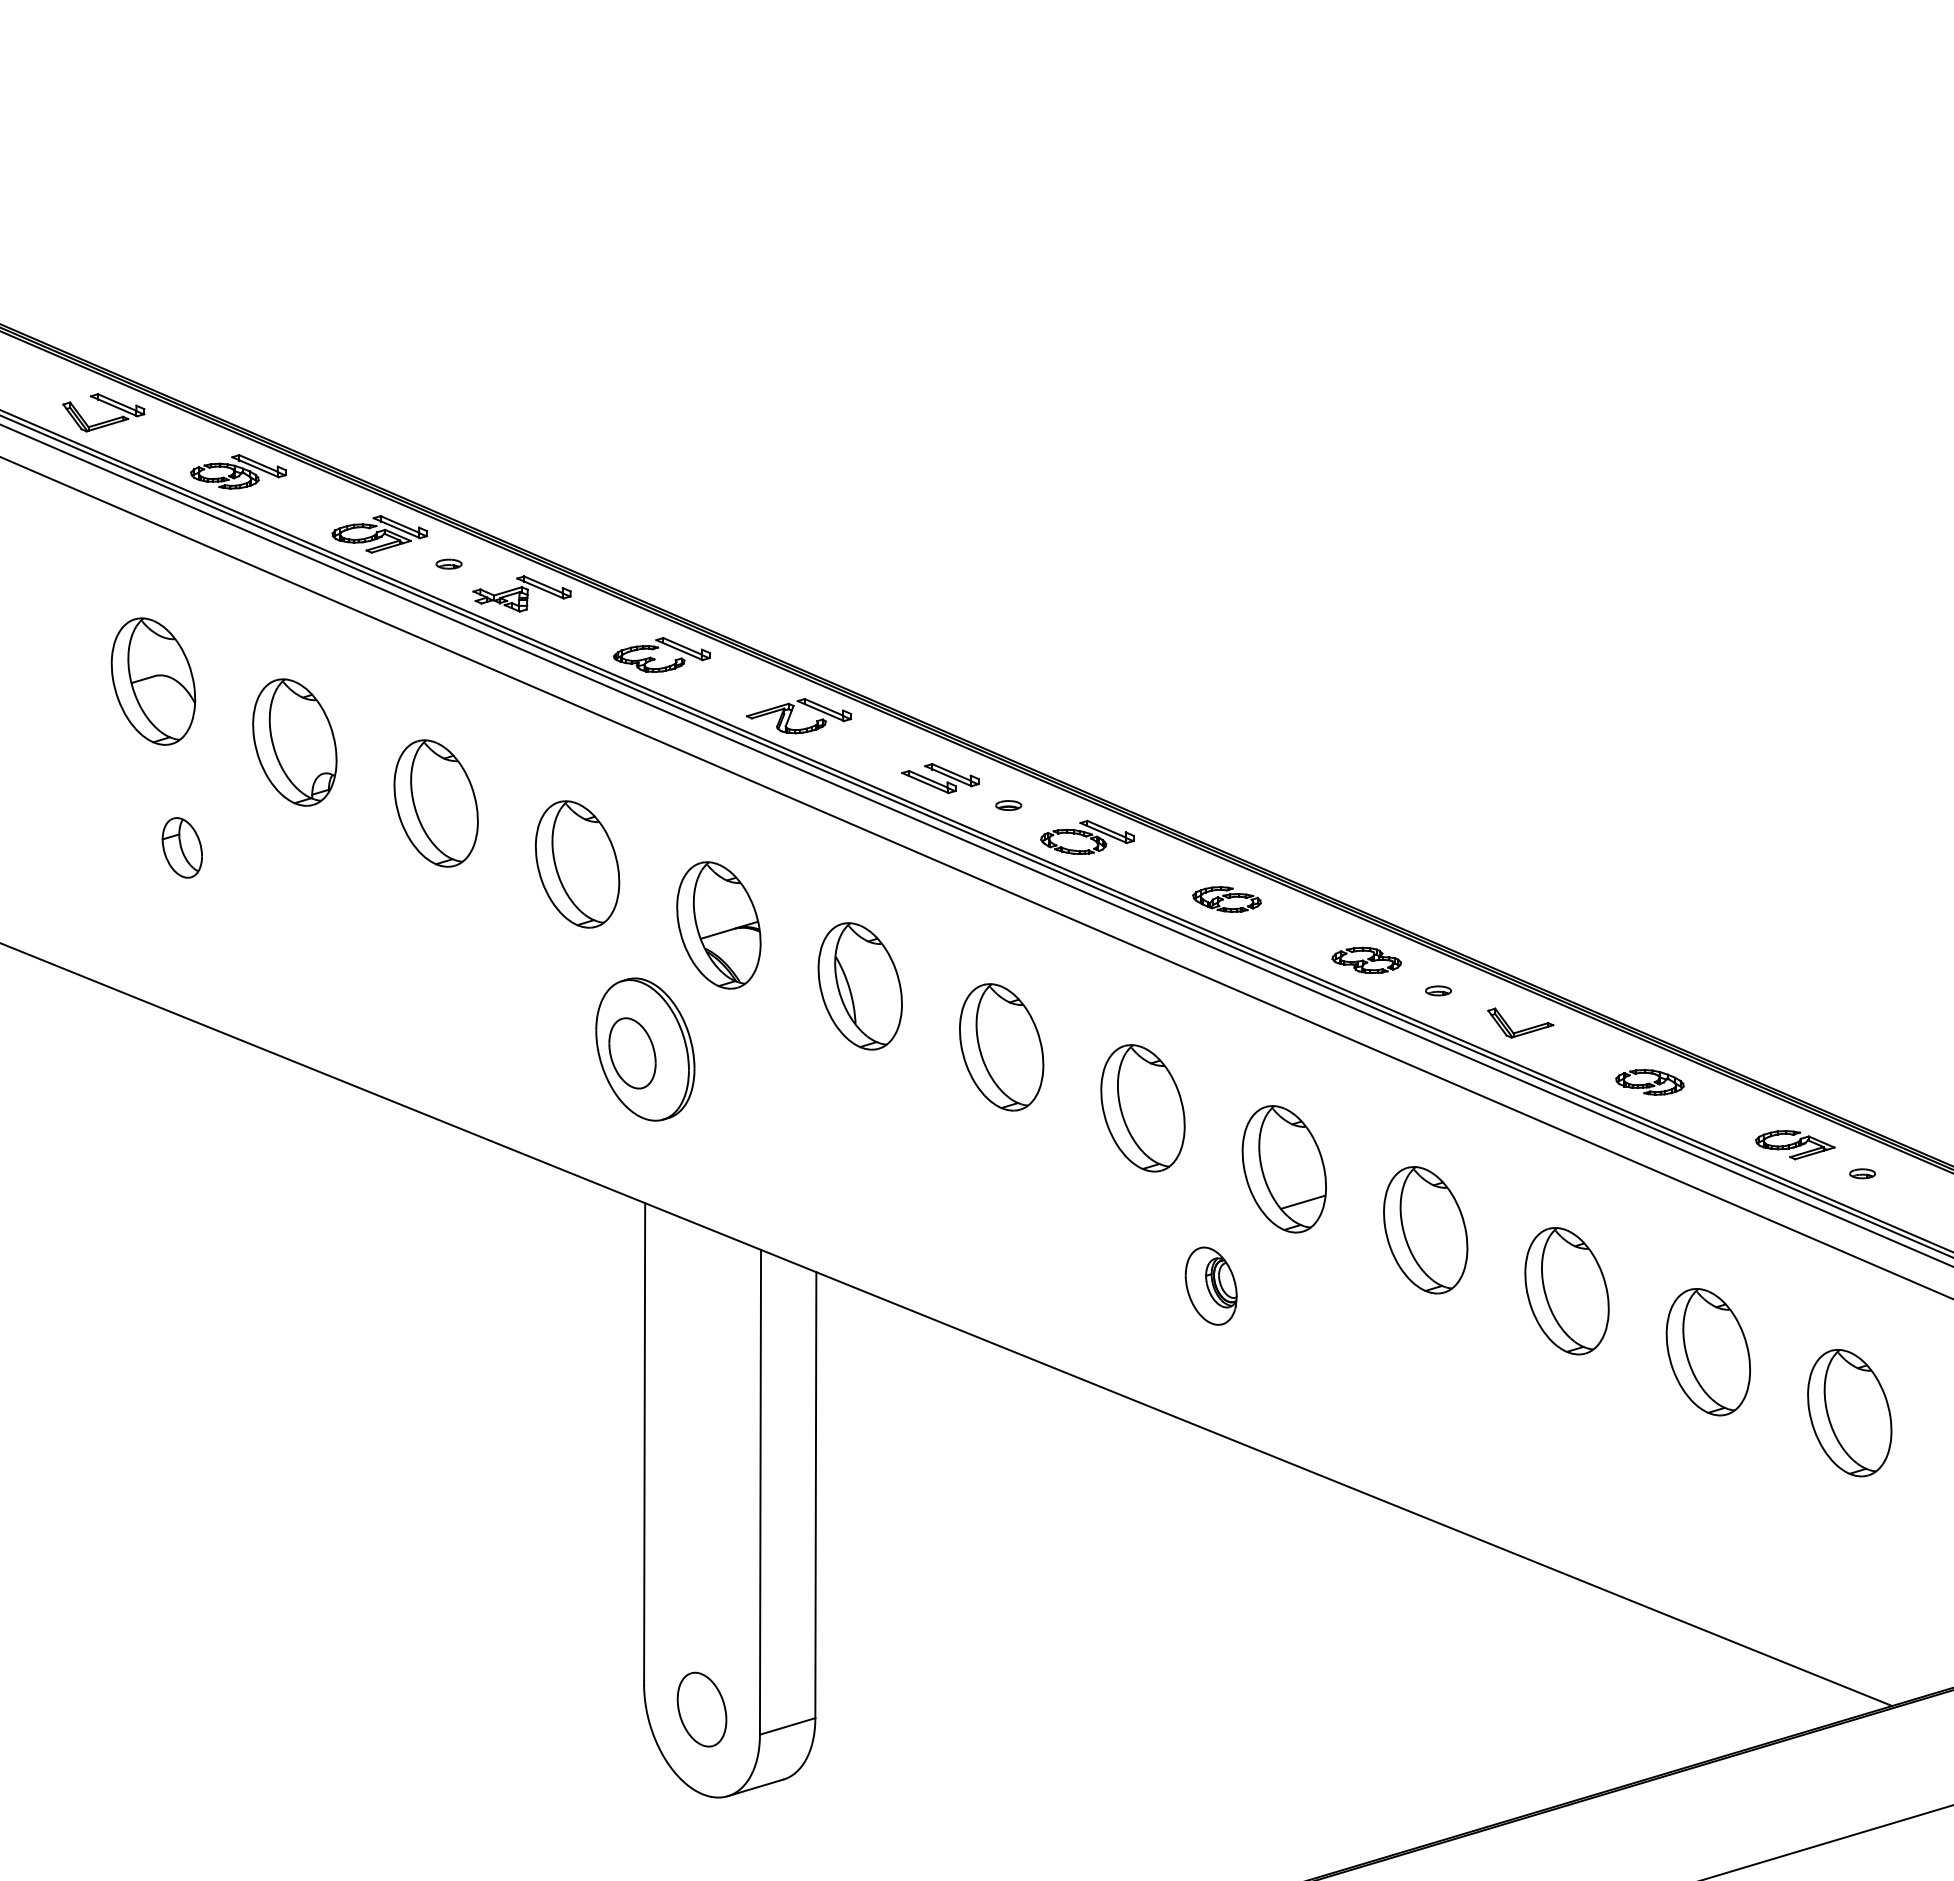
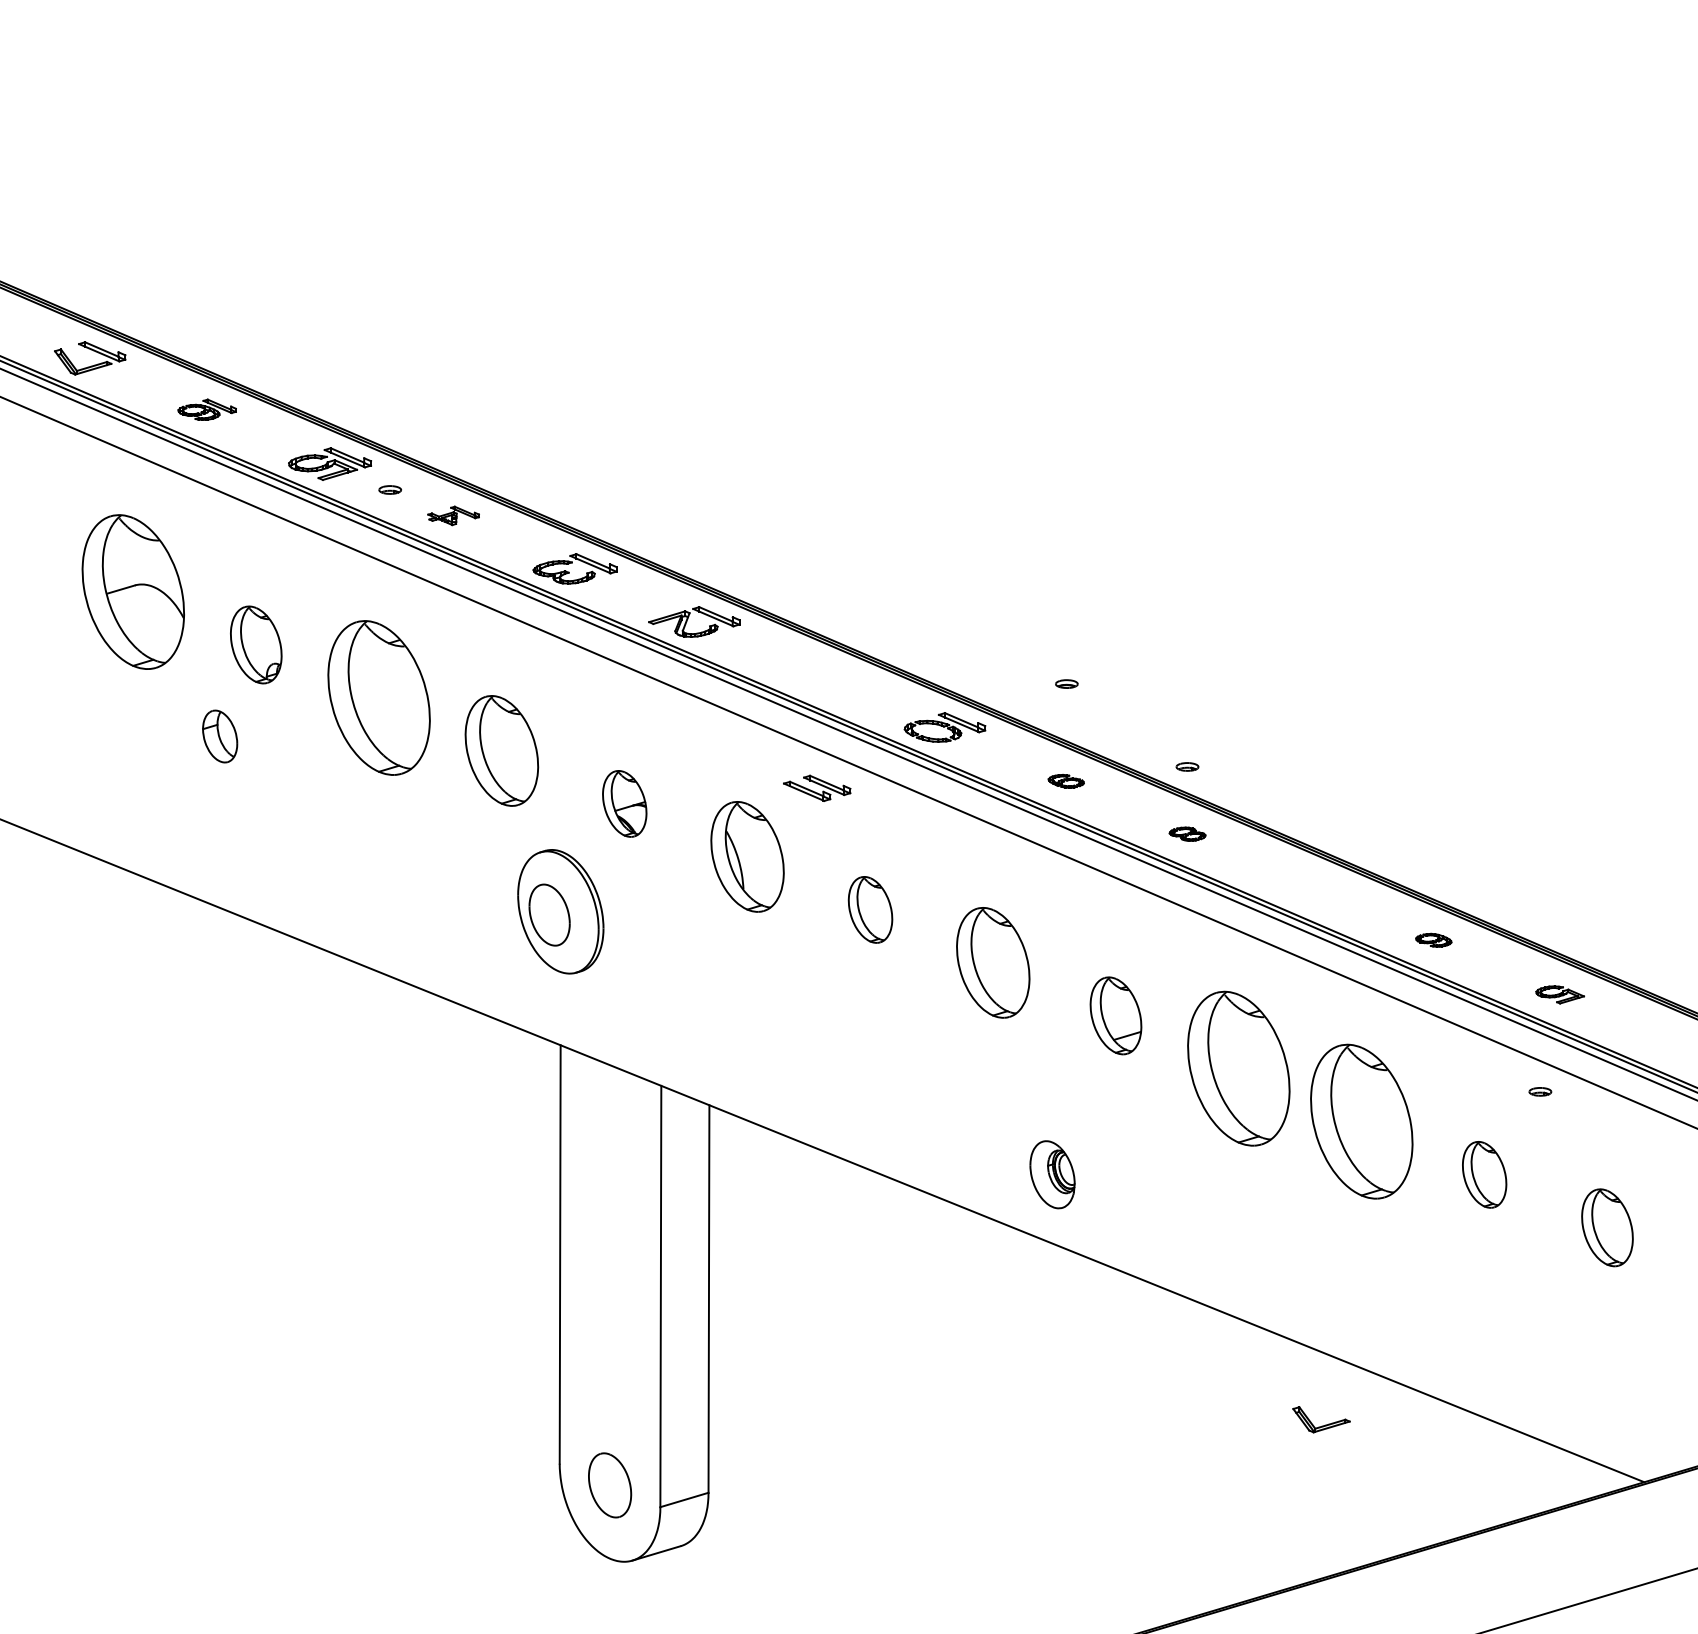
part: (238, 471) -> (207, 409), size x0.7
part: (521, 593) -> (453, 515), size x0.6
part: (153, 681) -> (133, 591), size x1.4
part: (294, 742) -> (255, 644), size x0.7
part: (940, 778) -> (817, 788), moved
part: (435, 803) -> (378, 697), size x1.4
part: (1008, 805) -> (1066, 684), moved
part: (181, 847) -> (219, 736), moved
part: (1226, 899) -> (1065, 781), size x0.6
part: (718, 925) -> (624, 803), size x0.6
part: (1366, 959) -> (1187, 833), size x0.6
part: (1438, 990) -> (1187, 766), moved
part: (1522, 1029) -> (1323, 1425), moved
part: (1001, 1047) -> (870, 909), size x0.6
part: (1649, 1082) -> (1433, 940), size x0.6
part: (1795, 1145) -> (1560, 995), size x0.7
part: (1283, 1169) -> (1115, 1016), size x0.7
part: (1862, 1173) -> (1540, 1091), moved
part: (1425, 1230) -> (1238, 1069), size x1.4
part: (1210, 1285) -> (1051, 1174), moved
part: (1566, 1291) -> (1361, 1122), size x1.4
part: (1708, 1352) -> (1484, 1175), size x0.6
part: (1849, 1413) -> (1607, 1228), size x0.7

